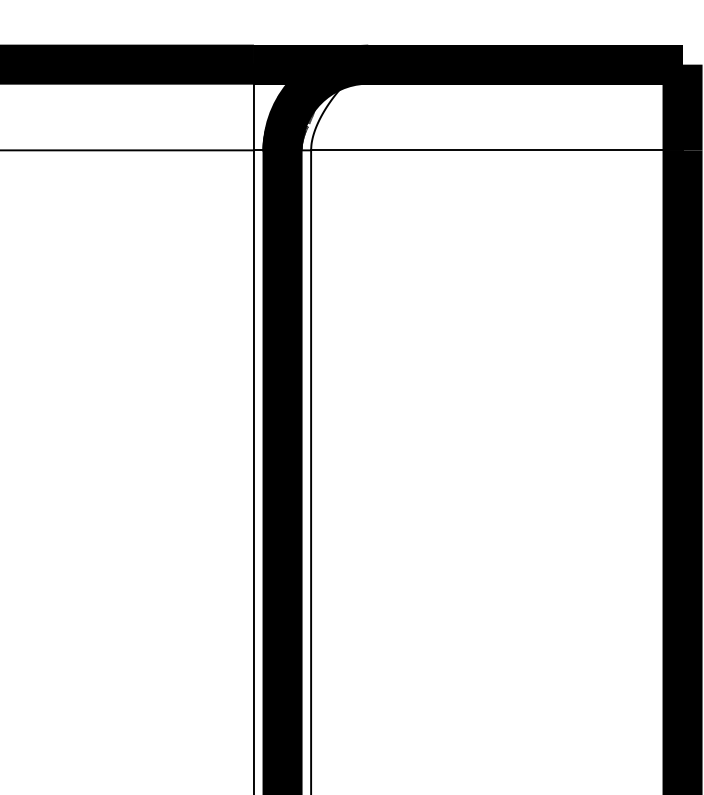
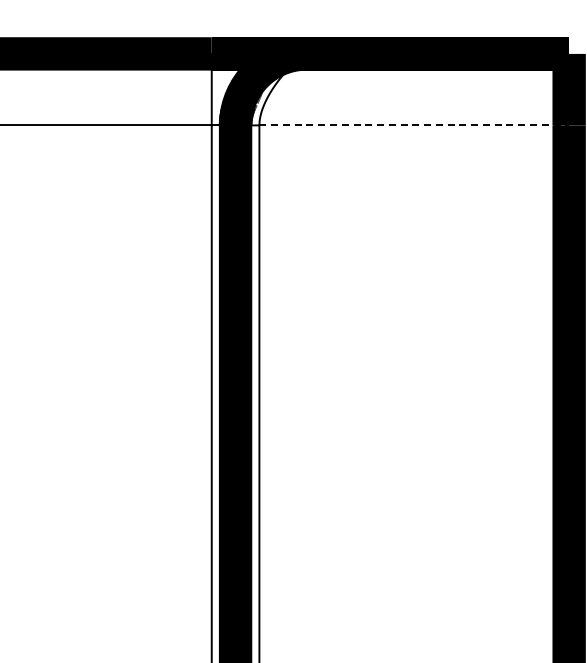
line: (497, 150) -> (414, 125), solid -> dashed

